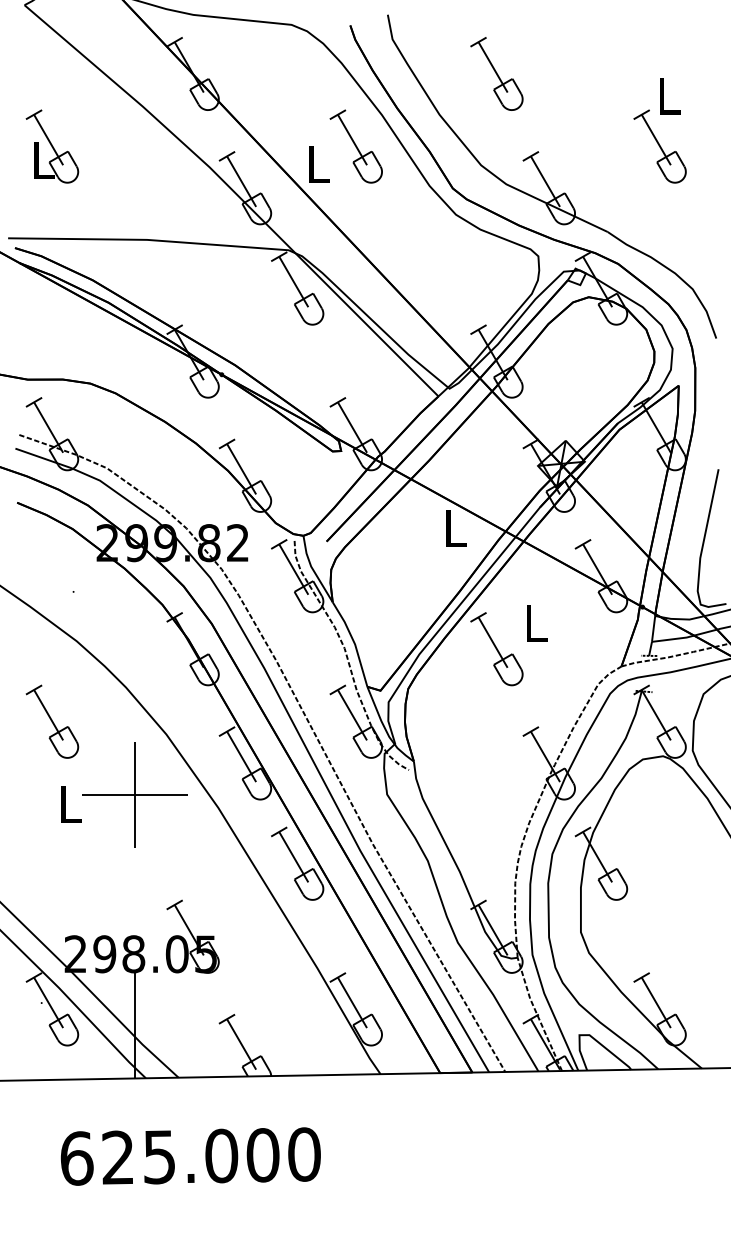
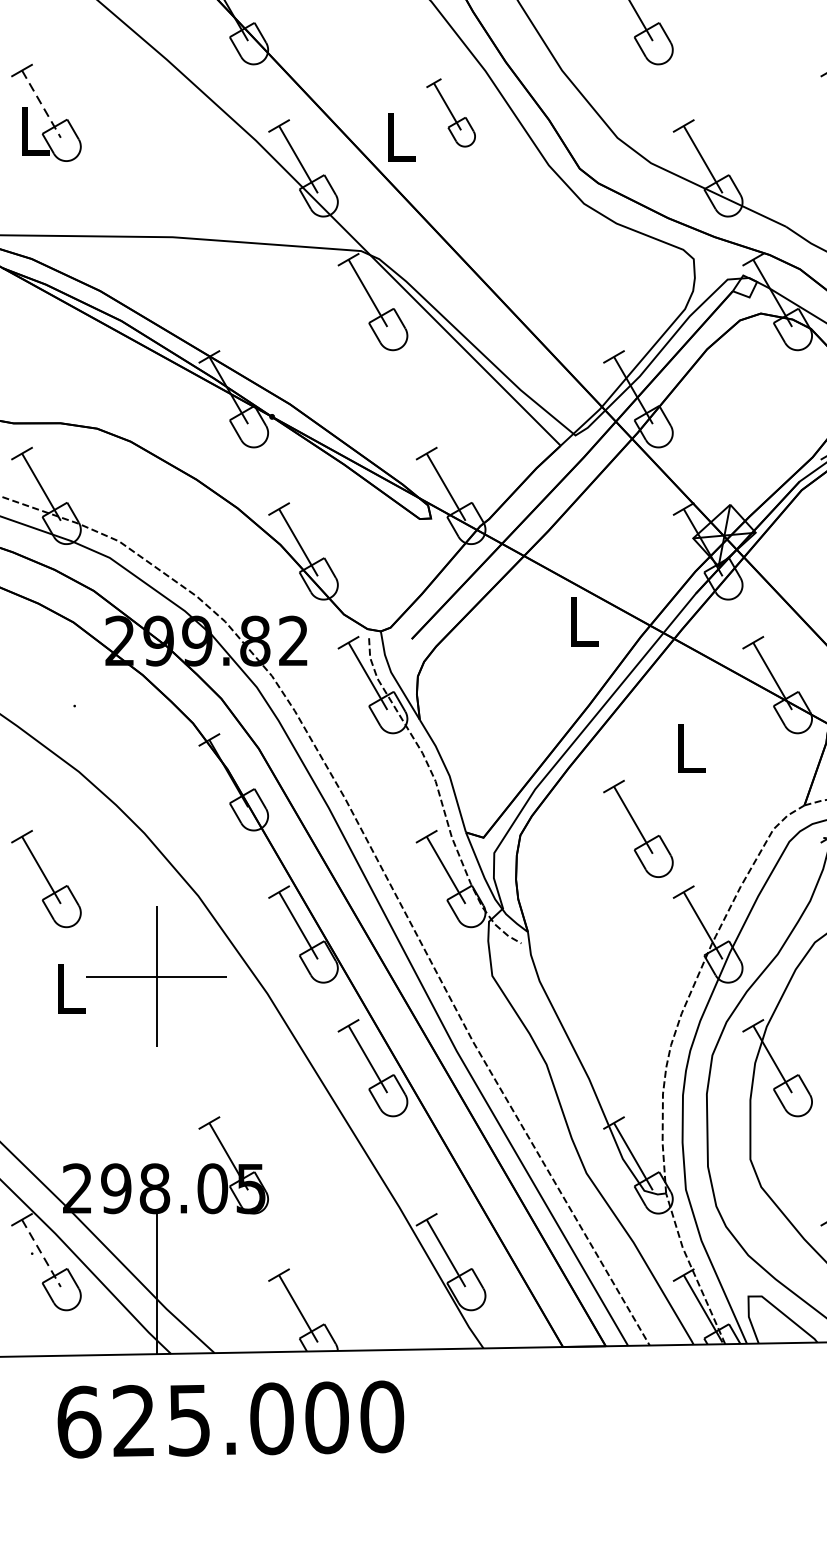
line: (48, 140) -> (41, 104), solid -> dashed
part: (355, 146) -> (450, 112), size x0.7
part: (496, 649) -> (637, 829), moved
line: (48, 1003) -> (41, 1254), solid -> dashed
text: (190, 1156) -> (230, 1419), moved

